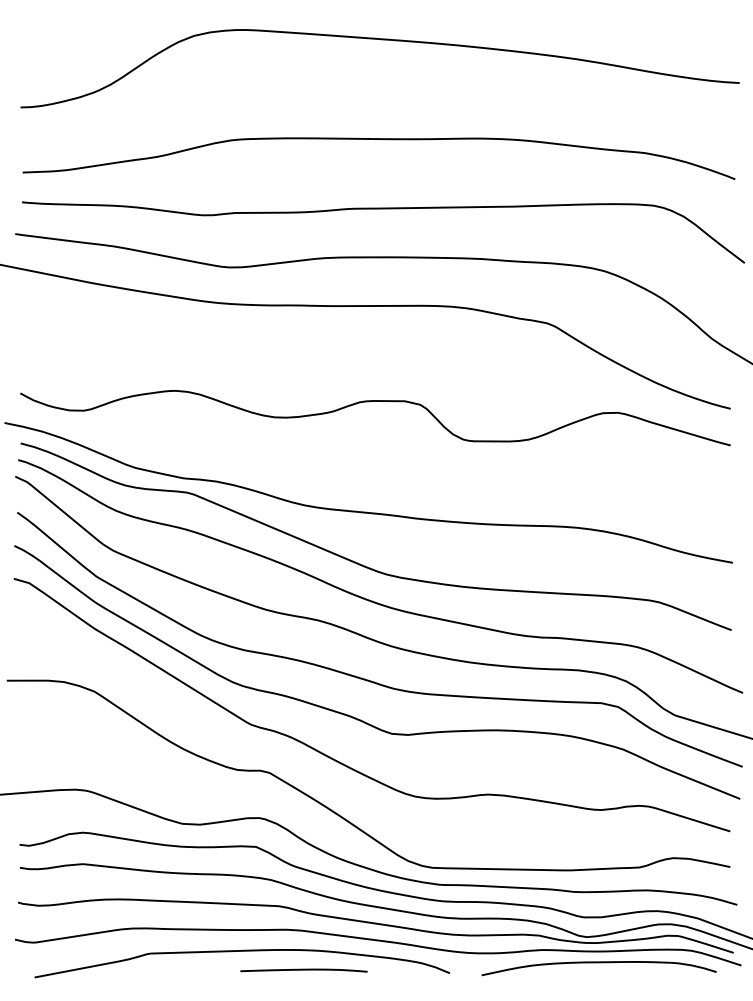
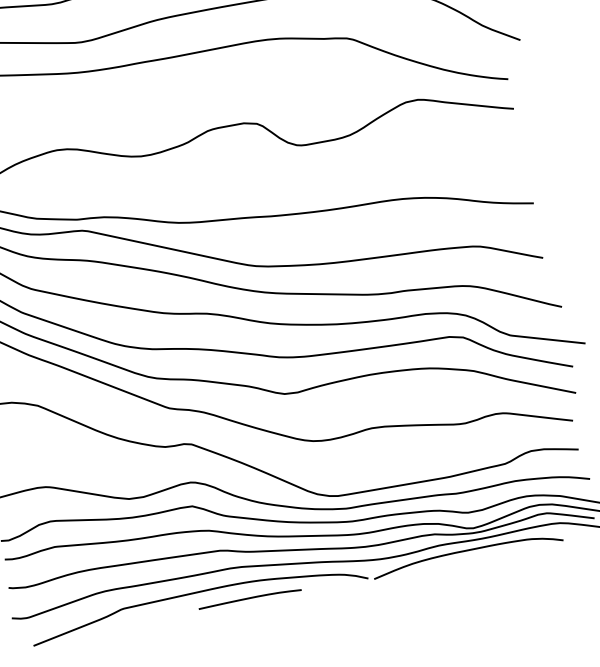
curve: (598, 963) -> (466, 551), moved

